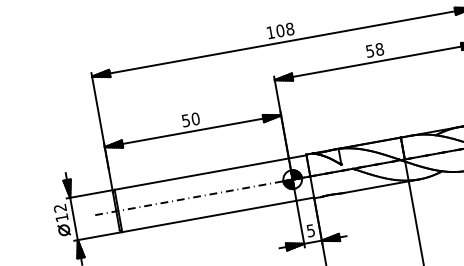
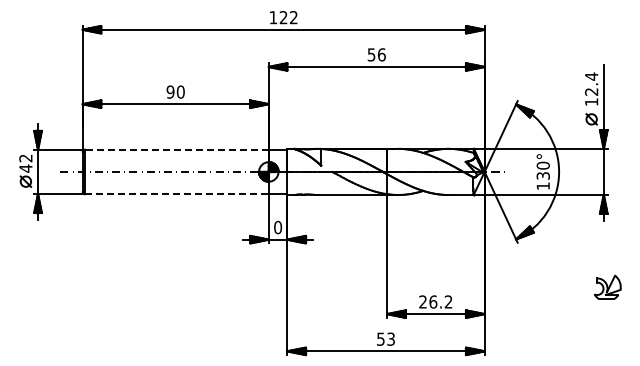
text: (285, 29) -> (288, 17), 108 -> 122
text: (379, 49) -> (381, 54), 58 -> 56
text: (185, 120) -> (170, 91), 50 -> 90
line: (201, 174) -> (176, 149), solid -> dashed
line: (209, 216) -> (176, 194), solid -> dashed
text: (61, 217) -> (25, 168), 12 -> 42
text: (311, 230) -> (278, 227), 5 -> 0

